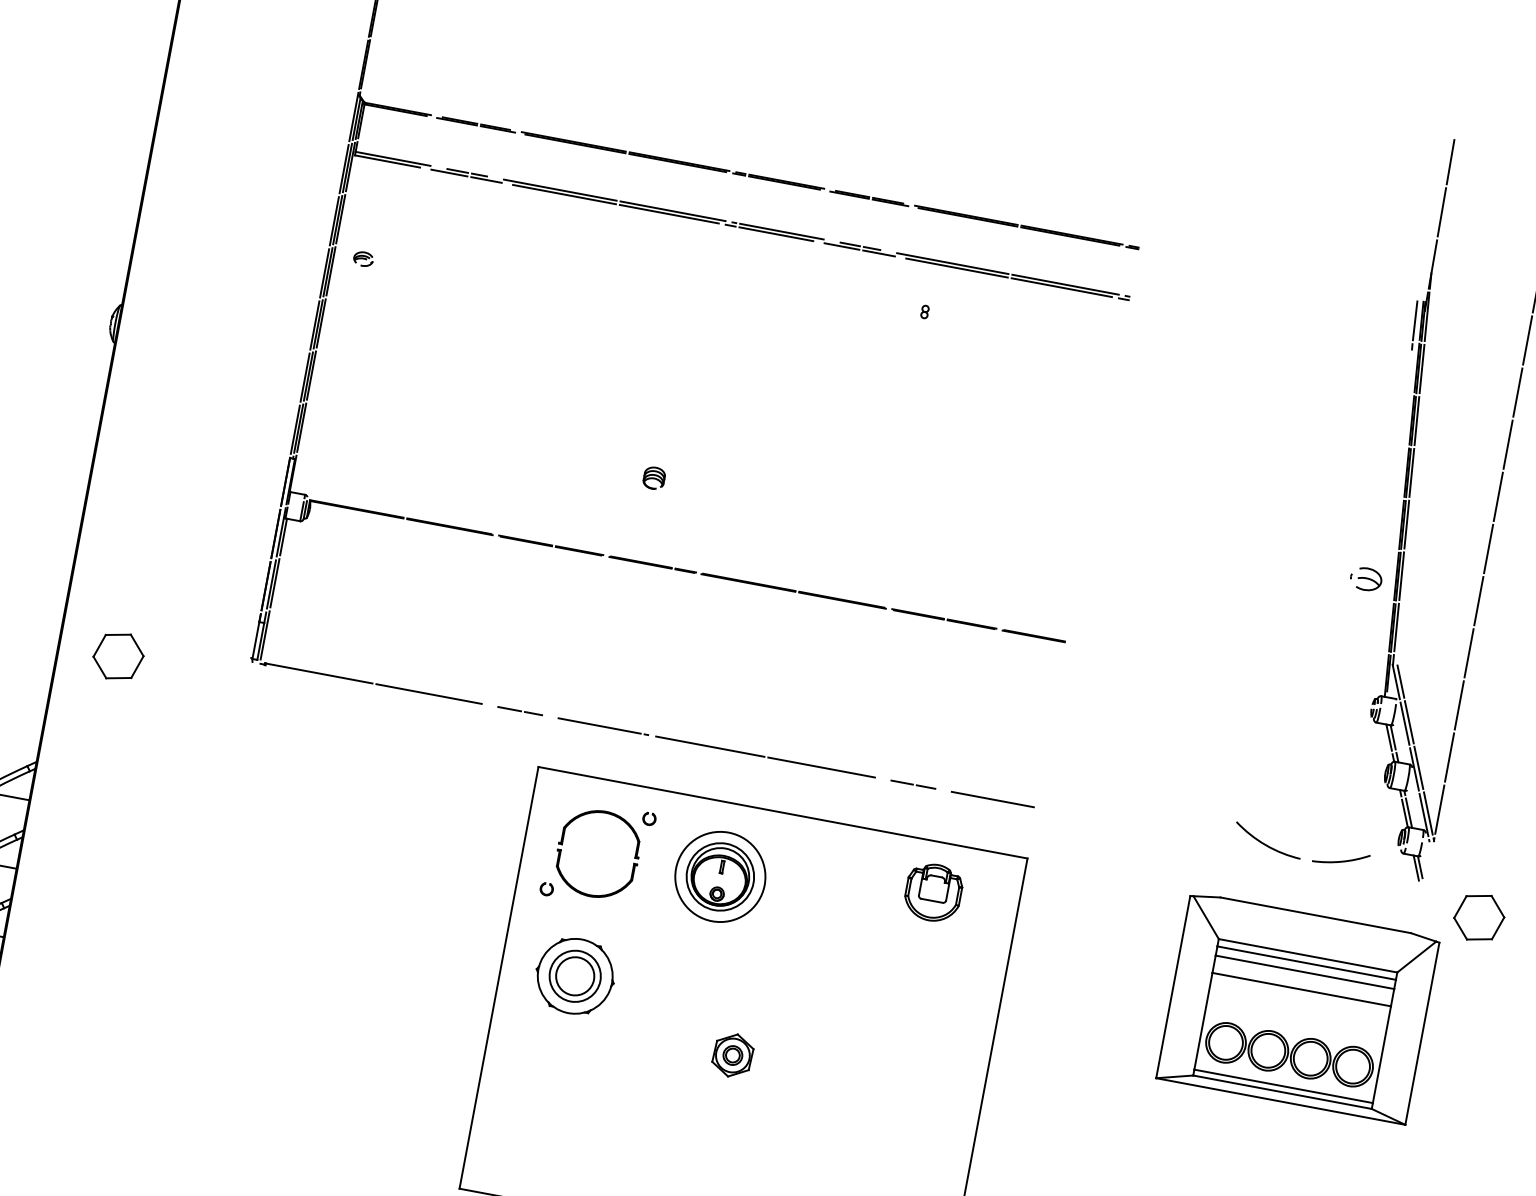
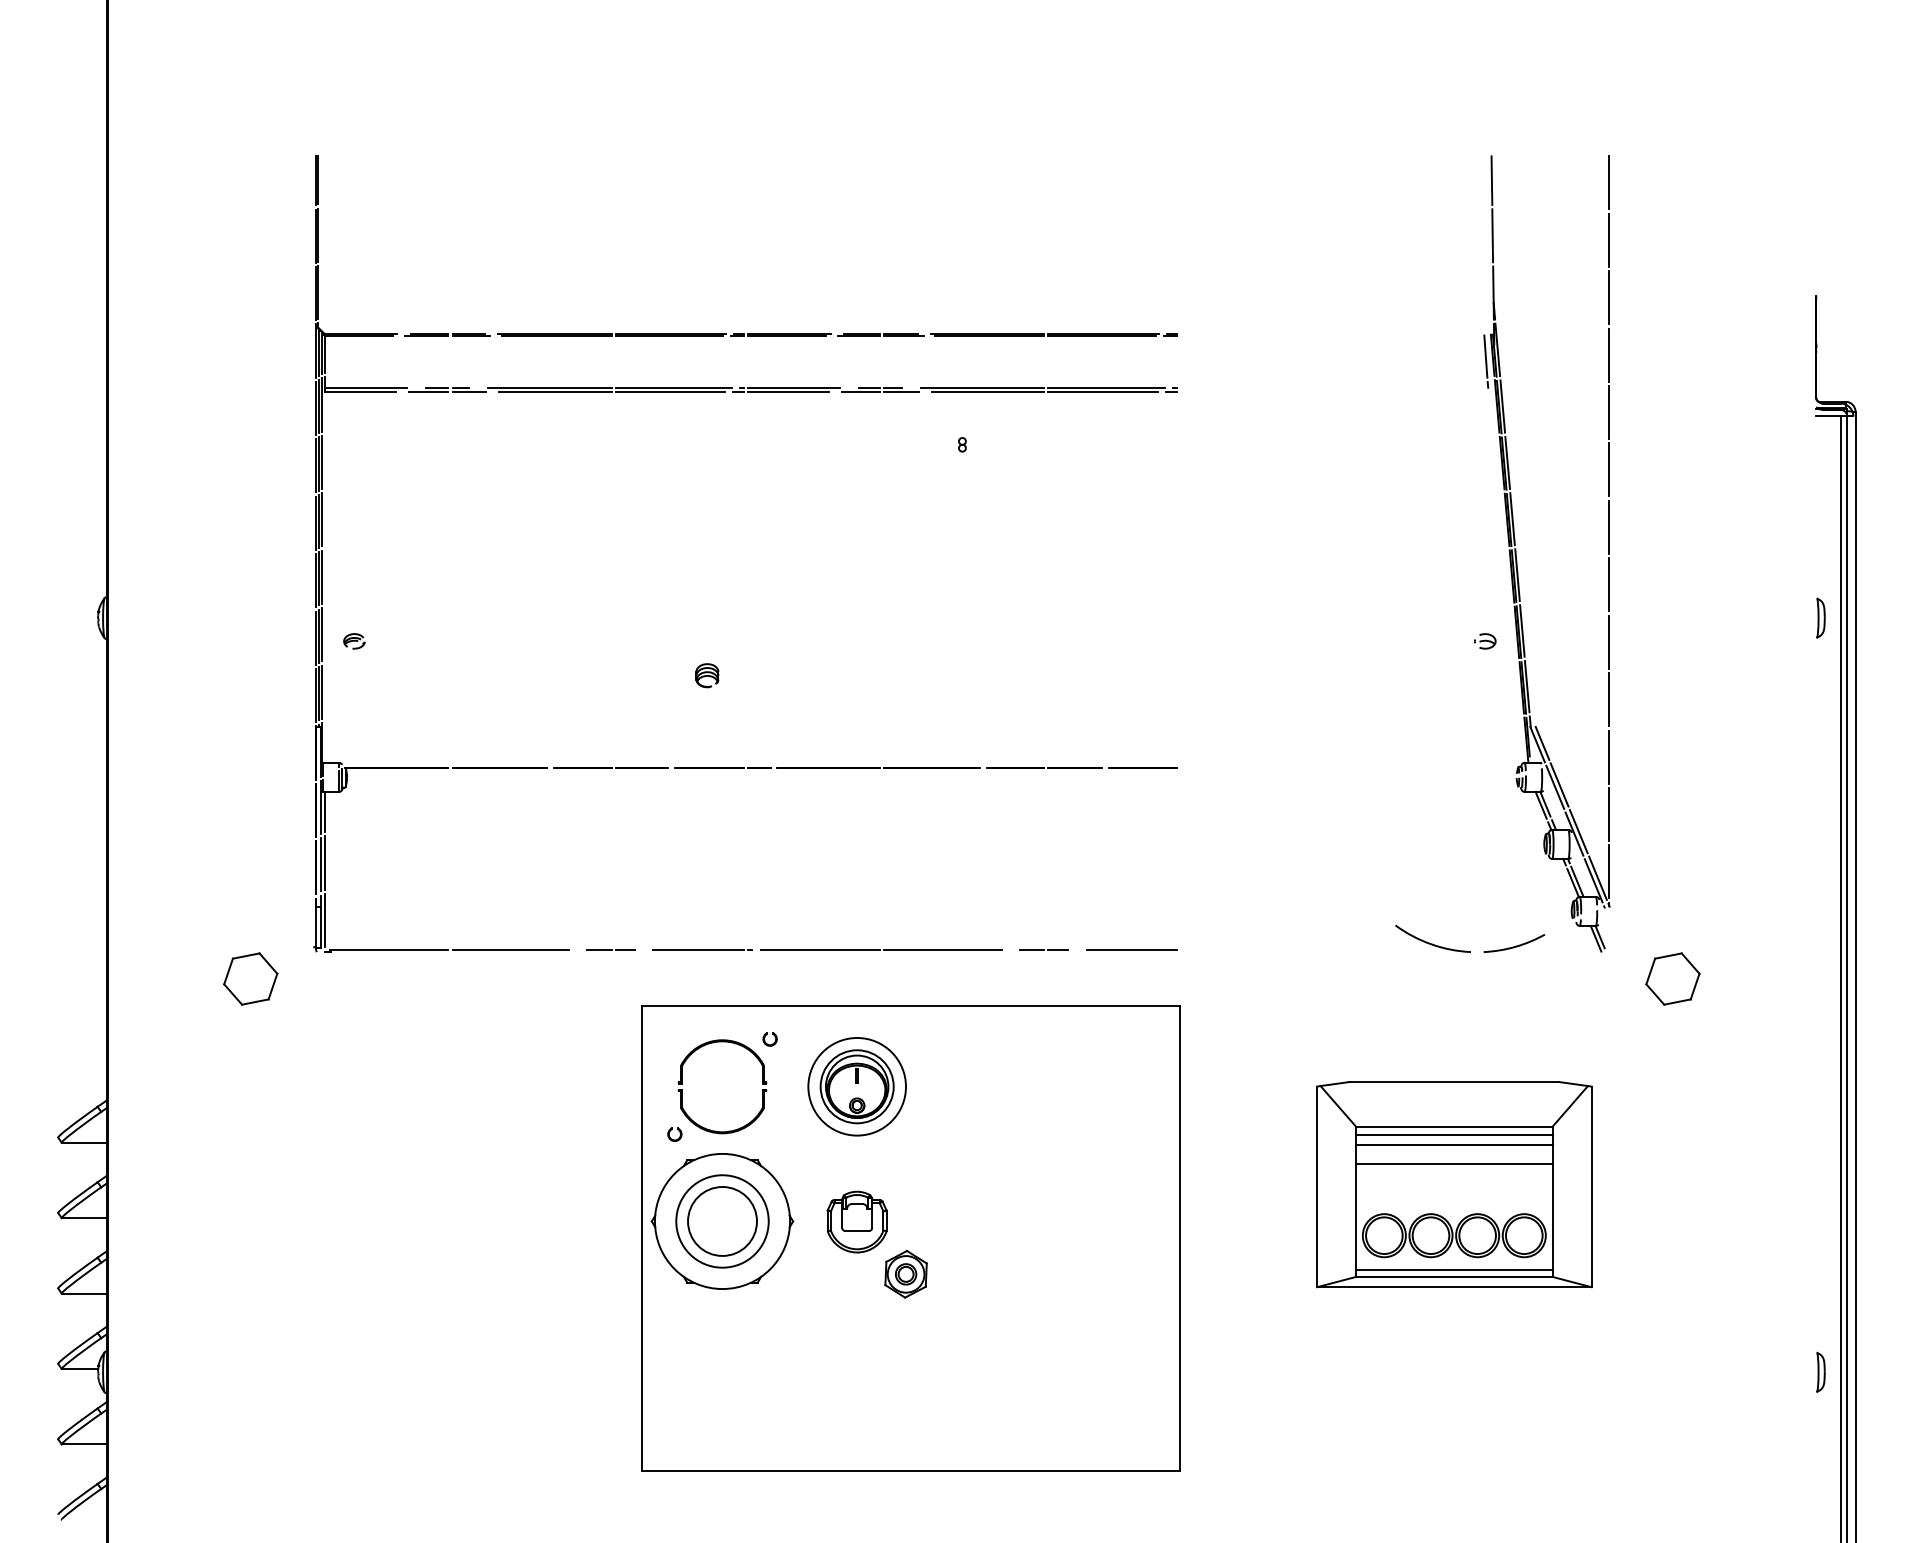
part: (363, 259) -> (354, 641), moved
part: (1366, 579) -> (1485, 641), size x0.62
part: (118, 655) -> (250, 978), moved
part: (933, 892) -> (856, 1221), moved
part: (575, 976) -> (722, 1221), size x1.67
part: (1298, 1008) -> (1454, 1184), moved

